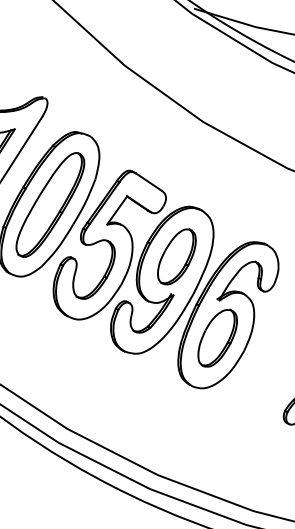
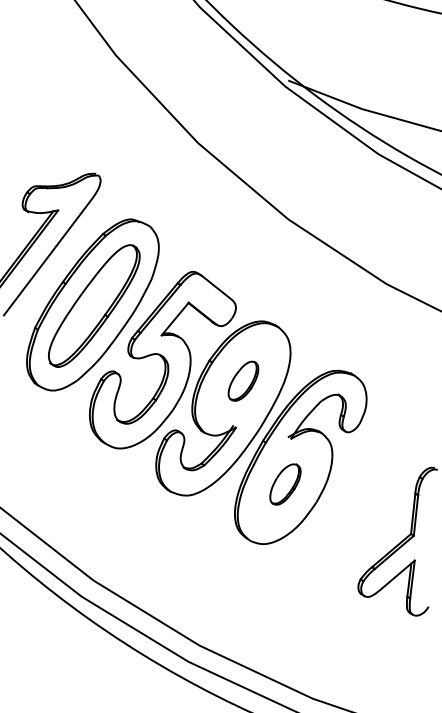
part: (176, 256) -> (243, 380), size x0.6
part: (217, 338) -> (285, 484), size x0.6

